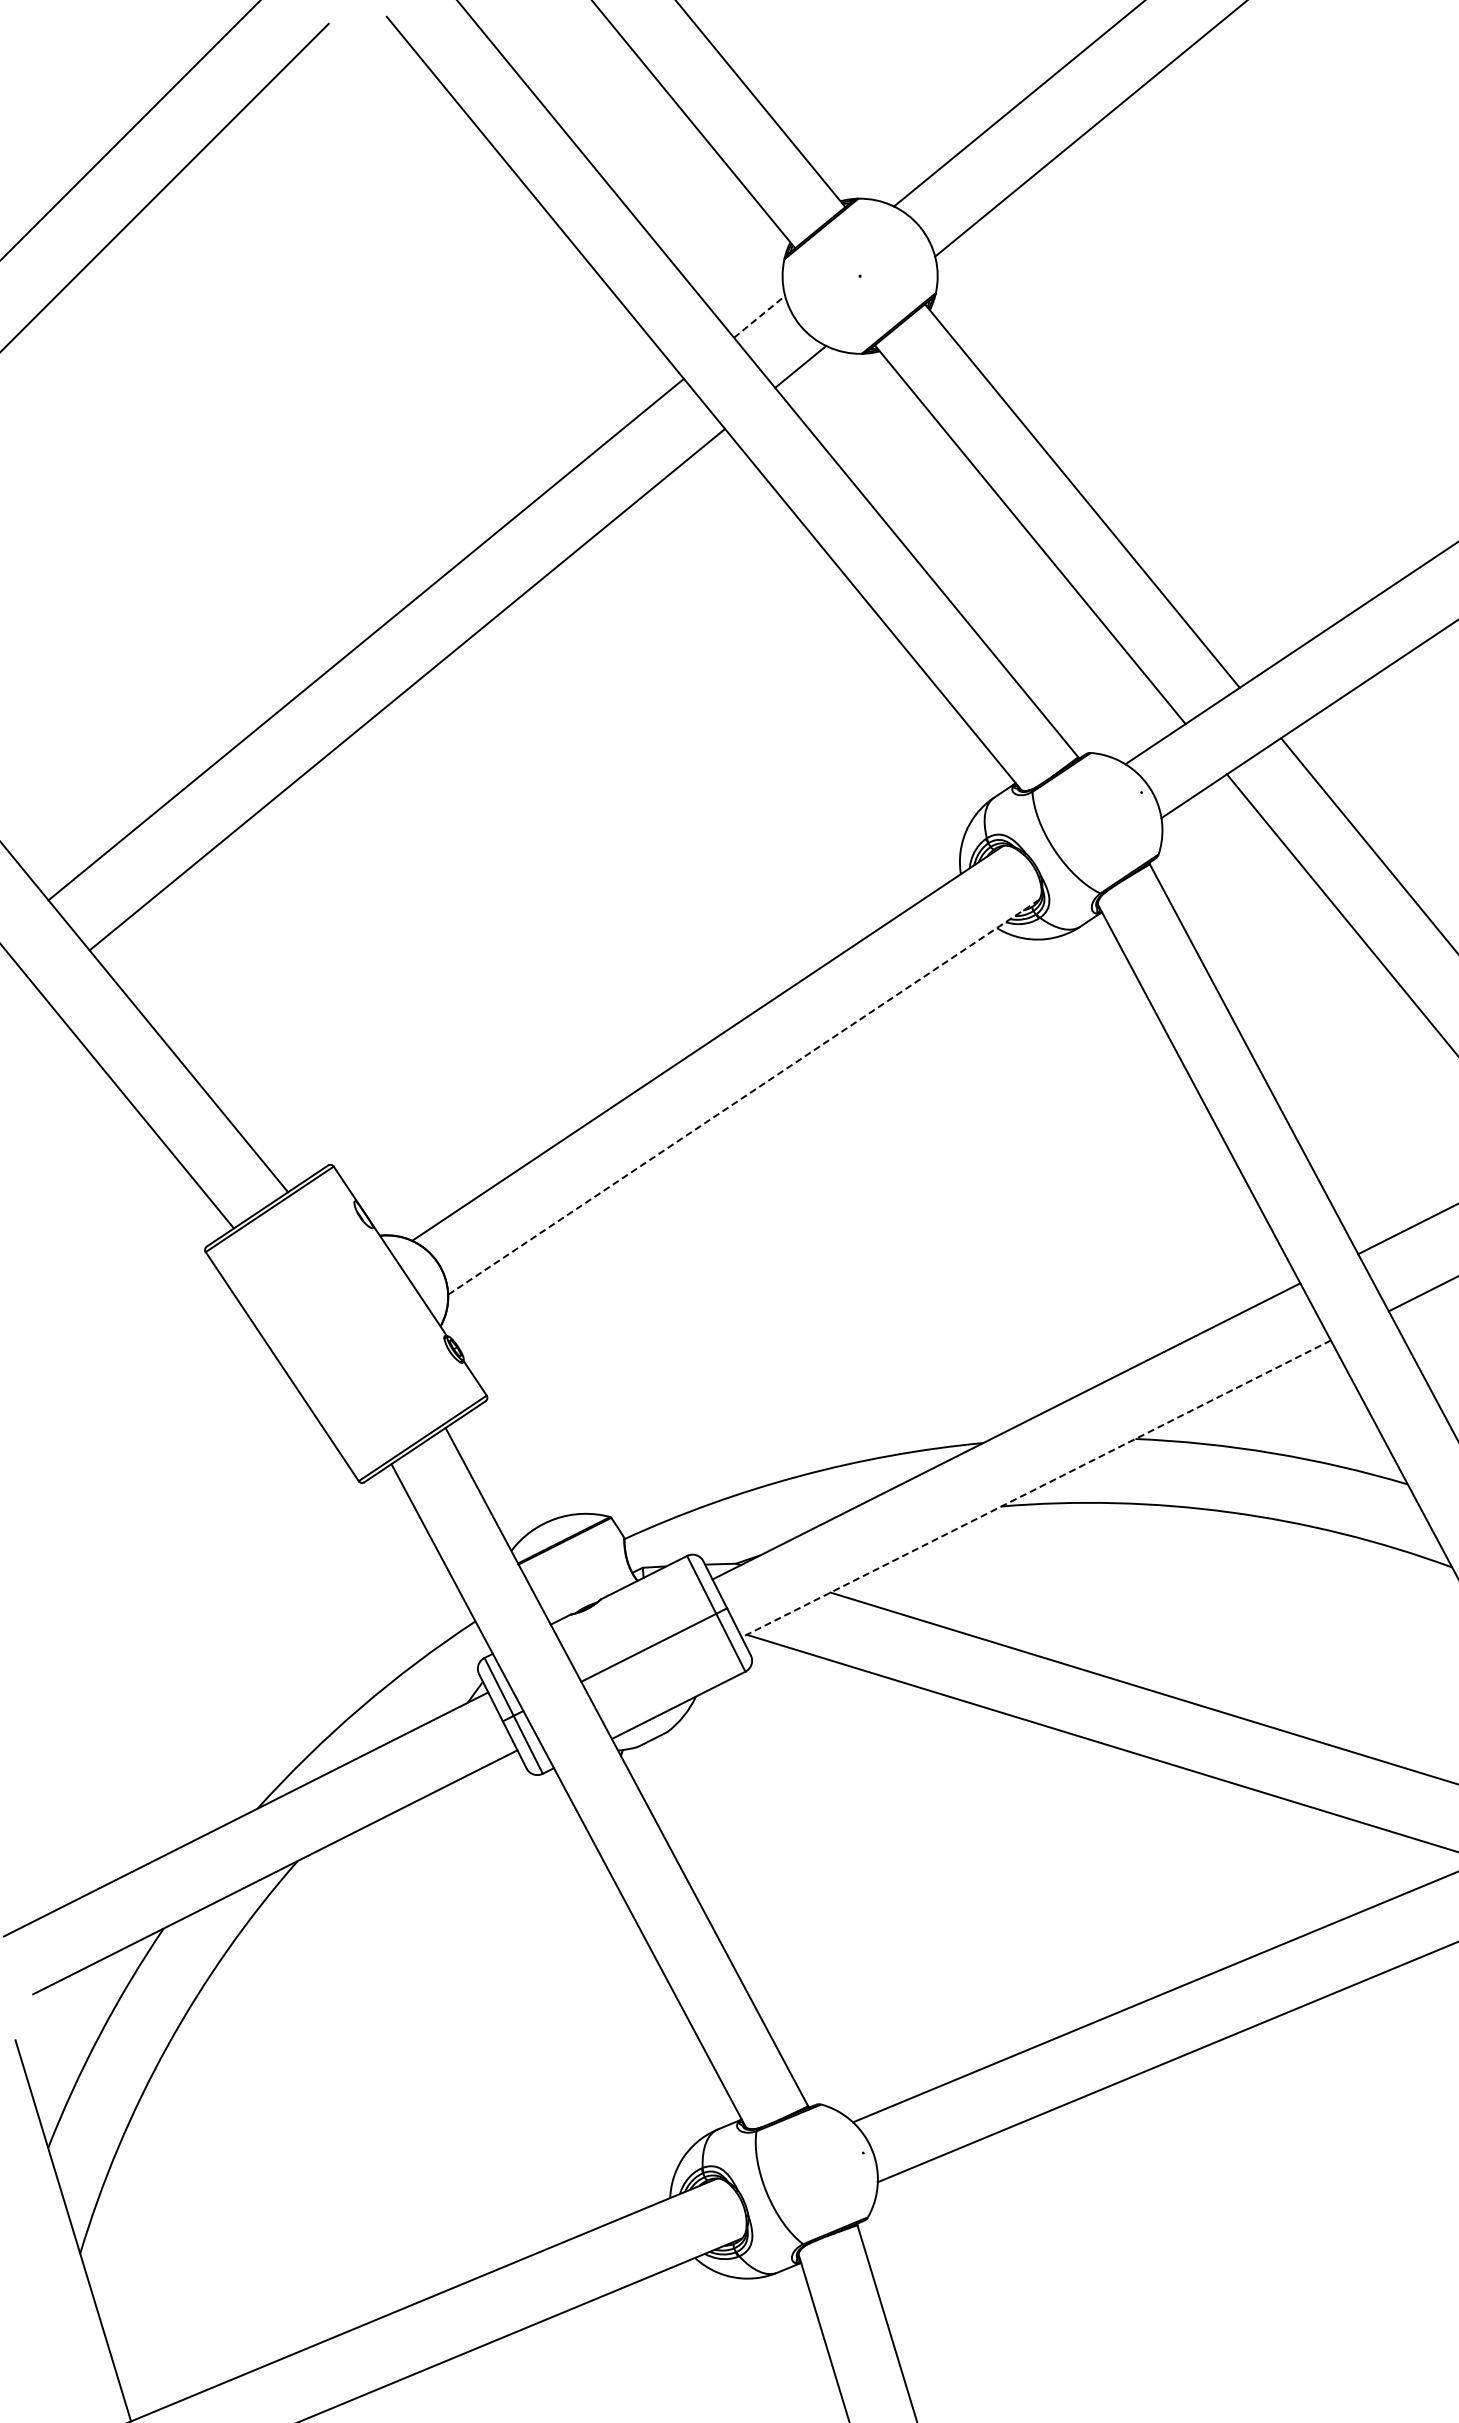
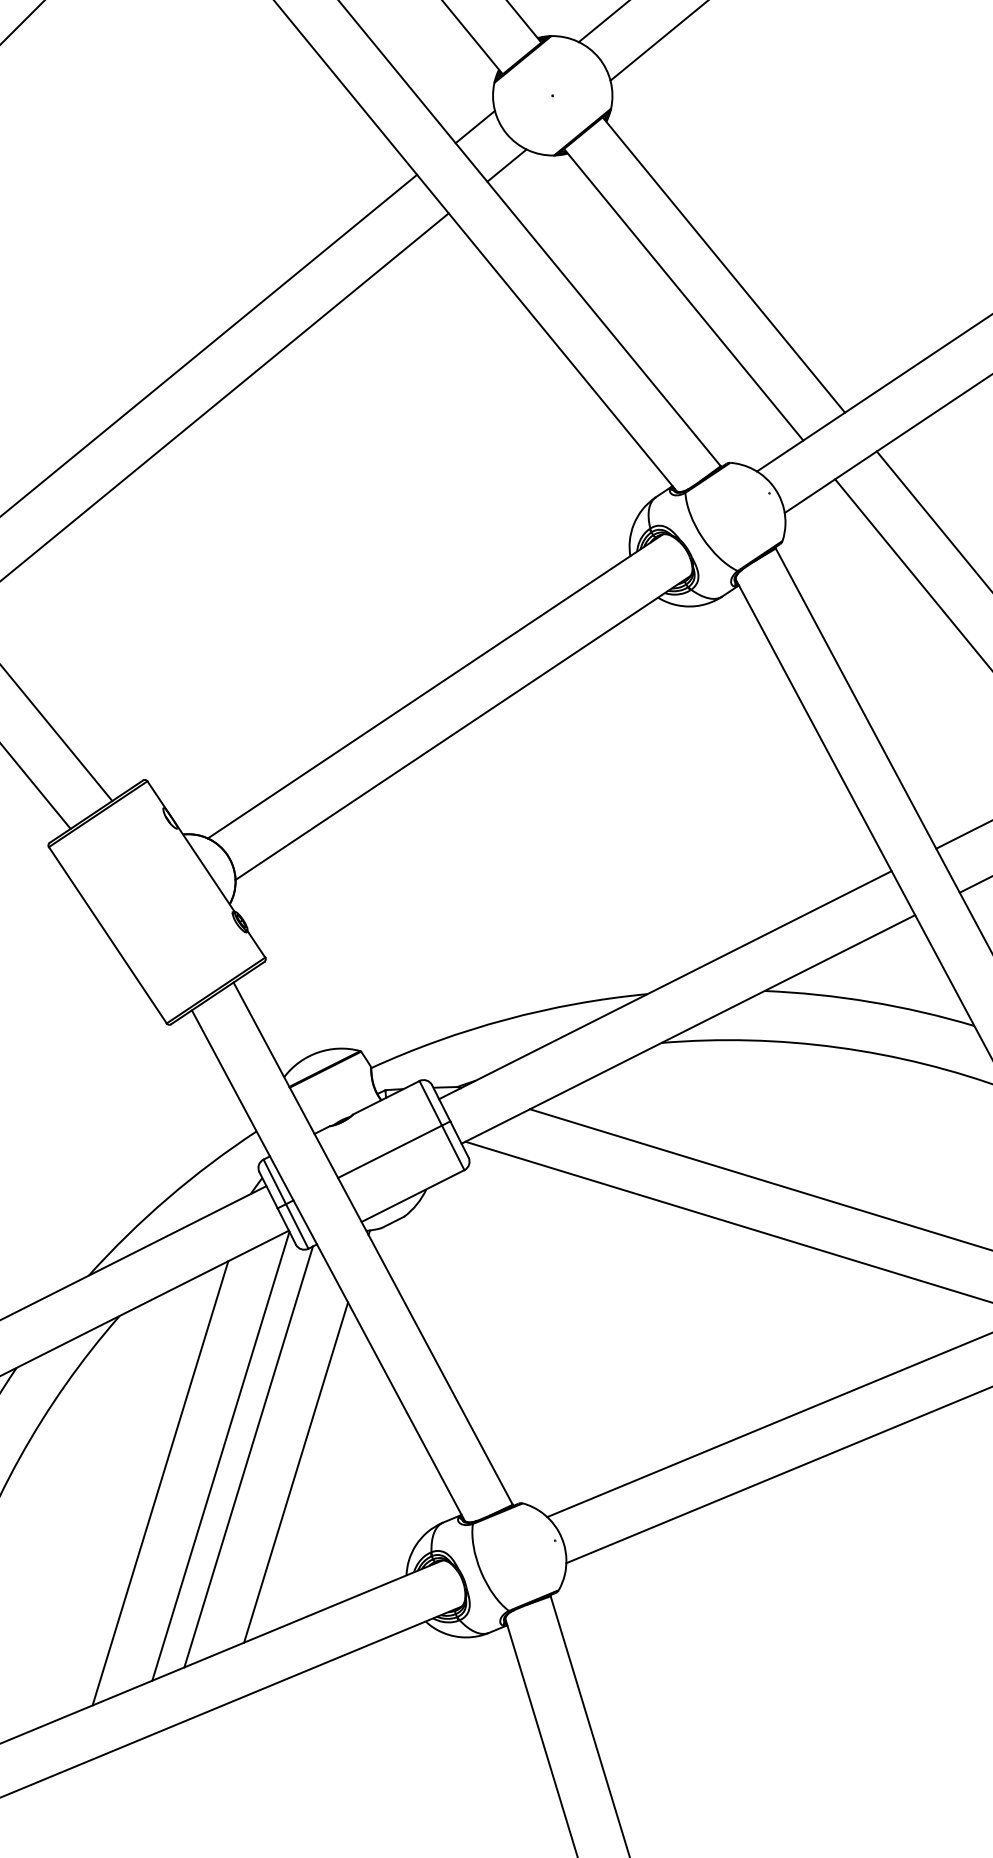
line: (759, 316) -> (475, 126), dashed -> solid
line: (743, 1097) -> (462, 728), dashed -> solid
line: (1036, 1488) -> (688, 1029), dashed -> solid
line: (429, 2042) -> (221, 1455), added
line: (464, 2043) -> (248, 1456), added
line: (526, 2064) -> (295, 1472), added
line: (350, 2077) -> (160, 1482), added

